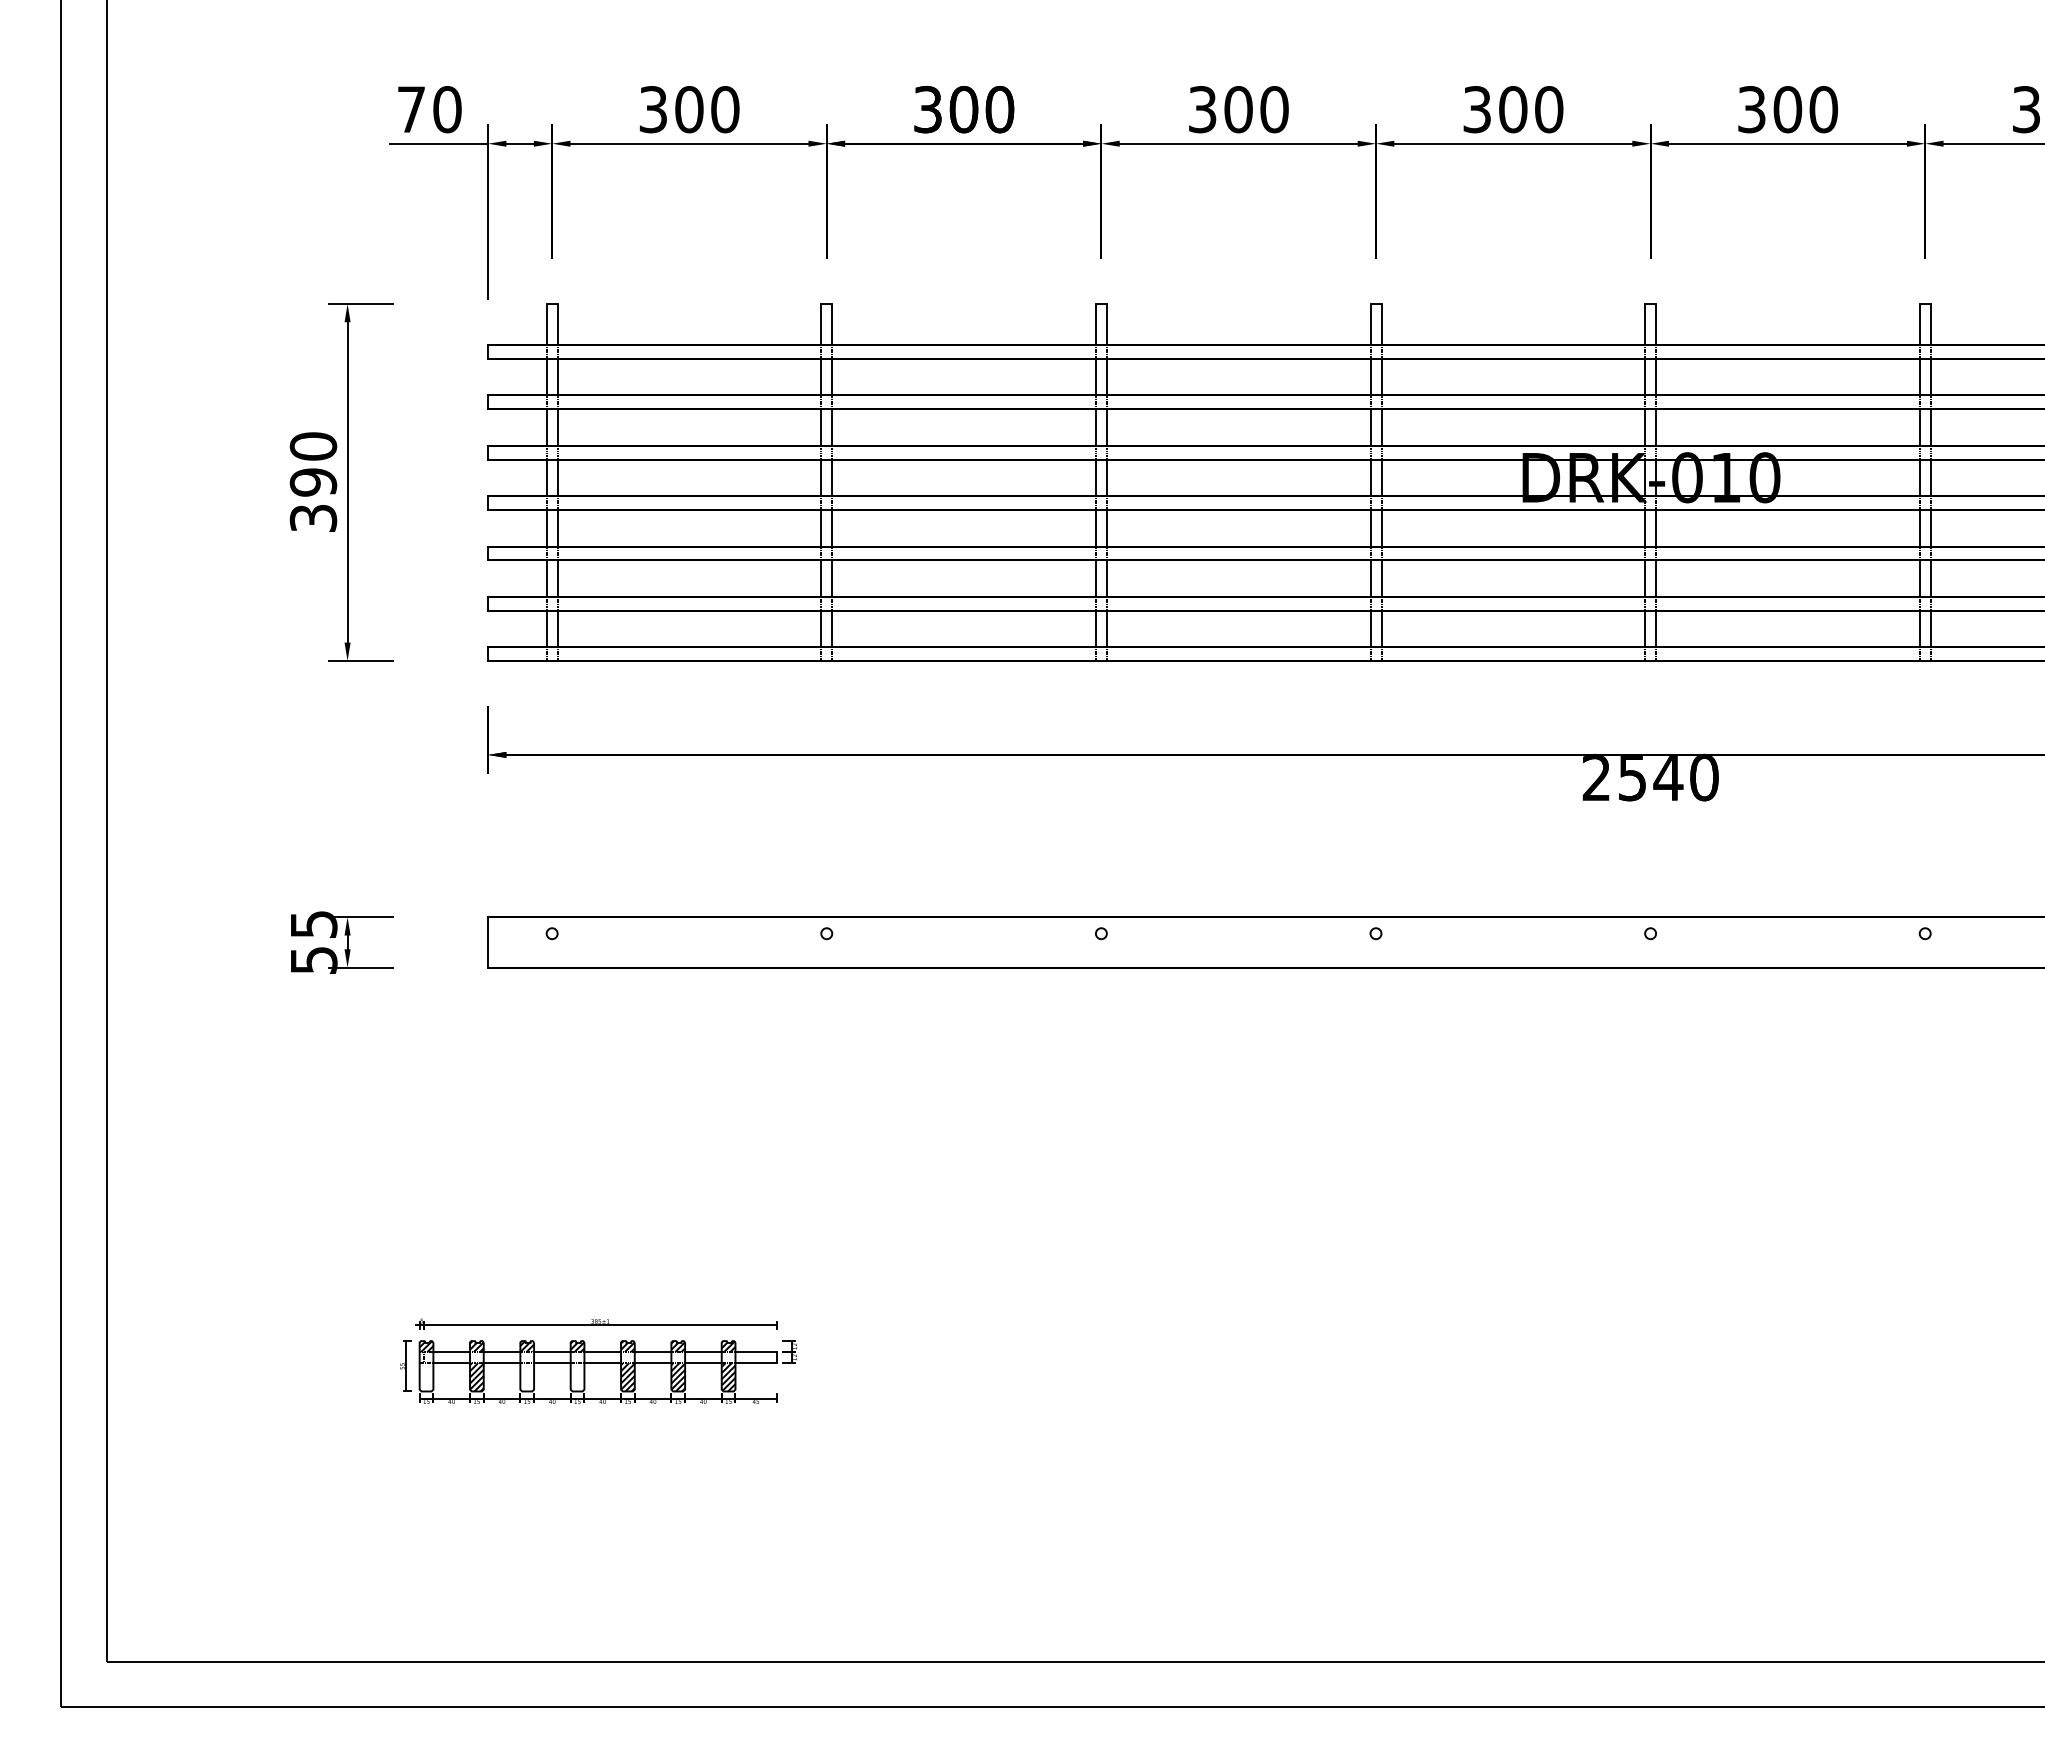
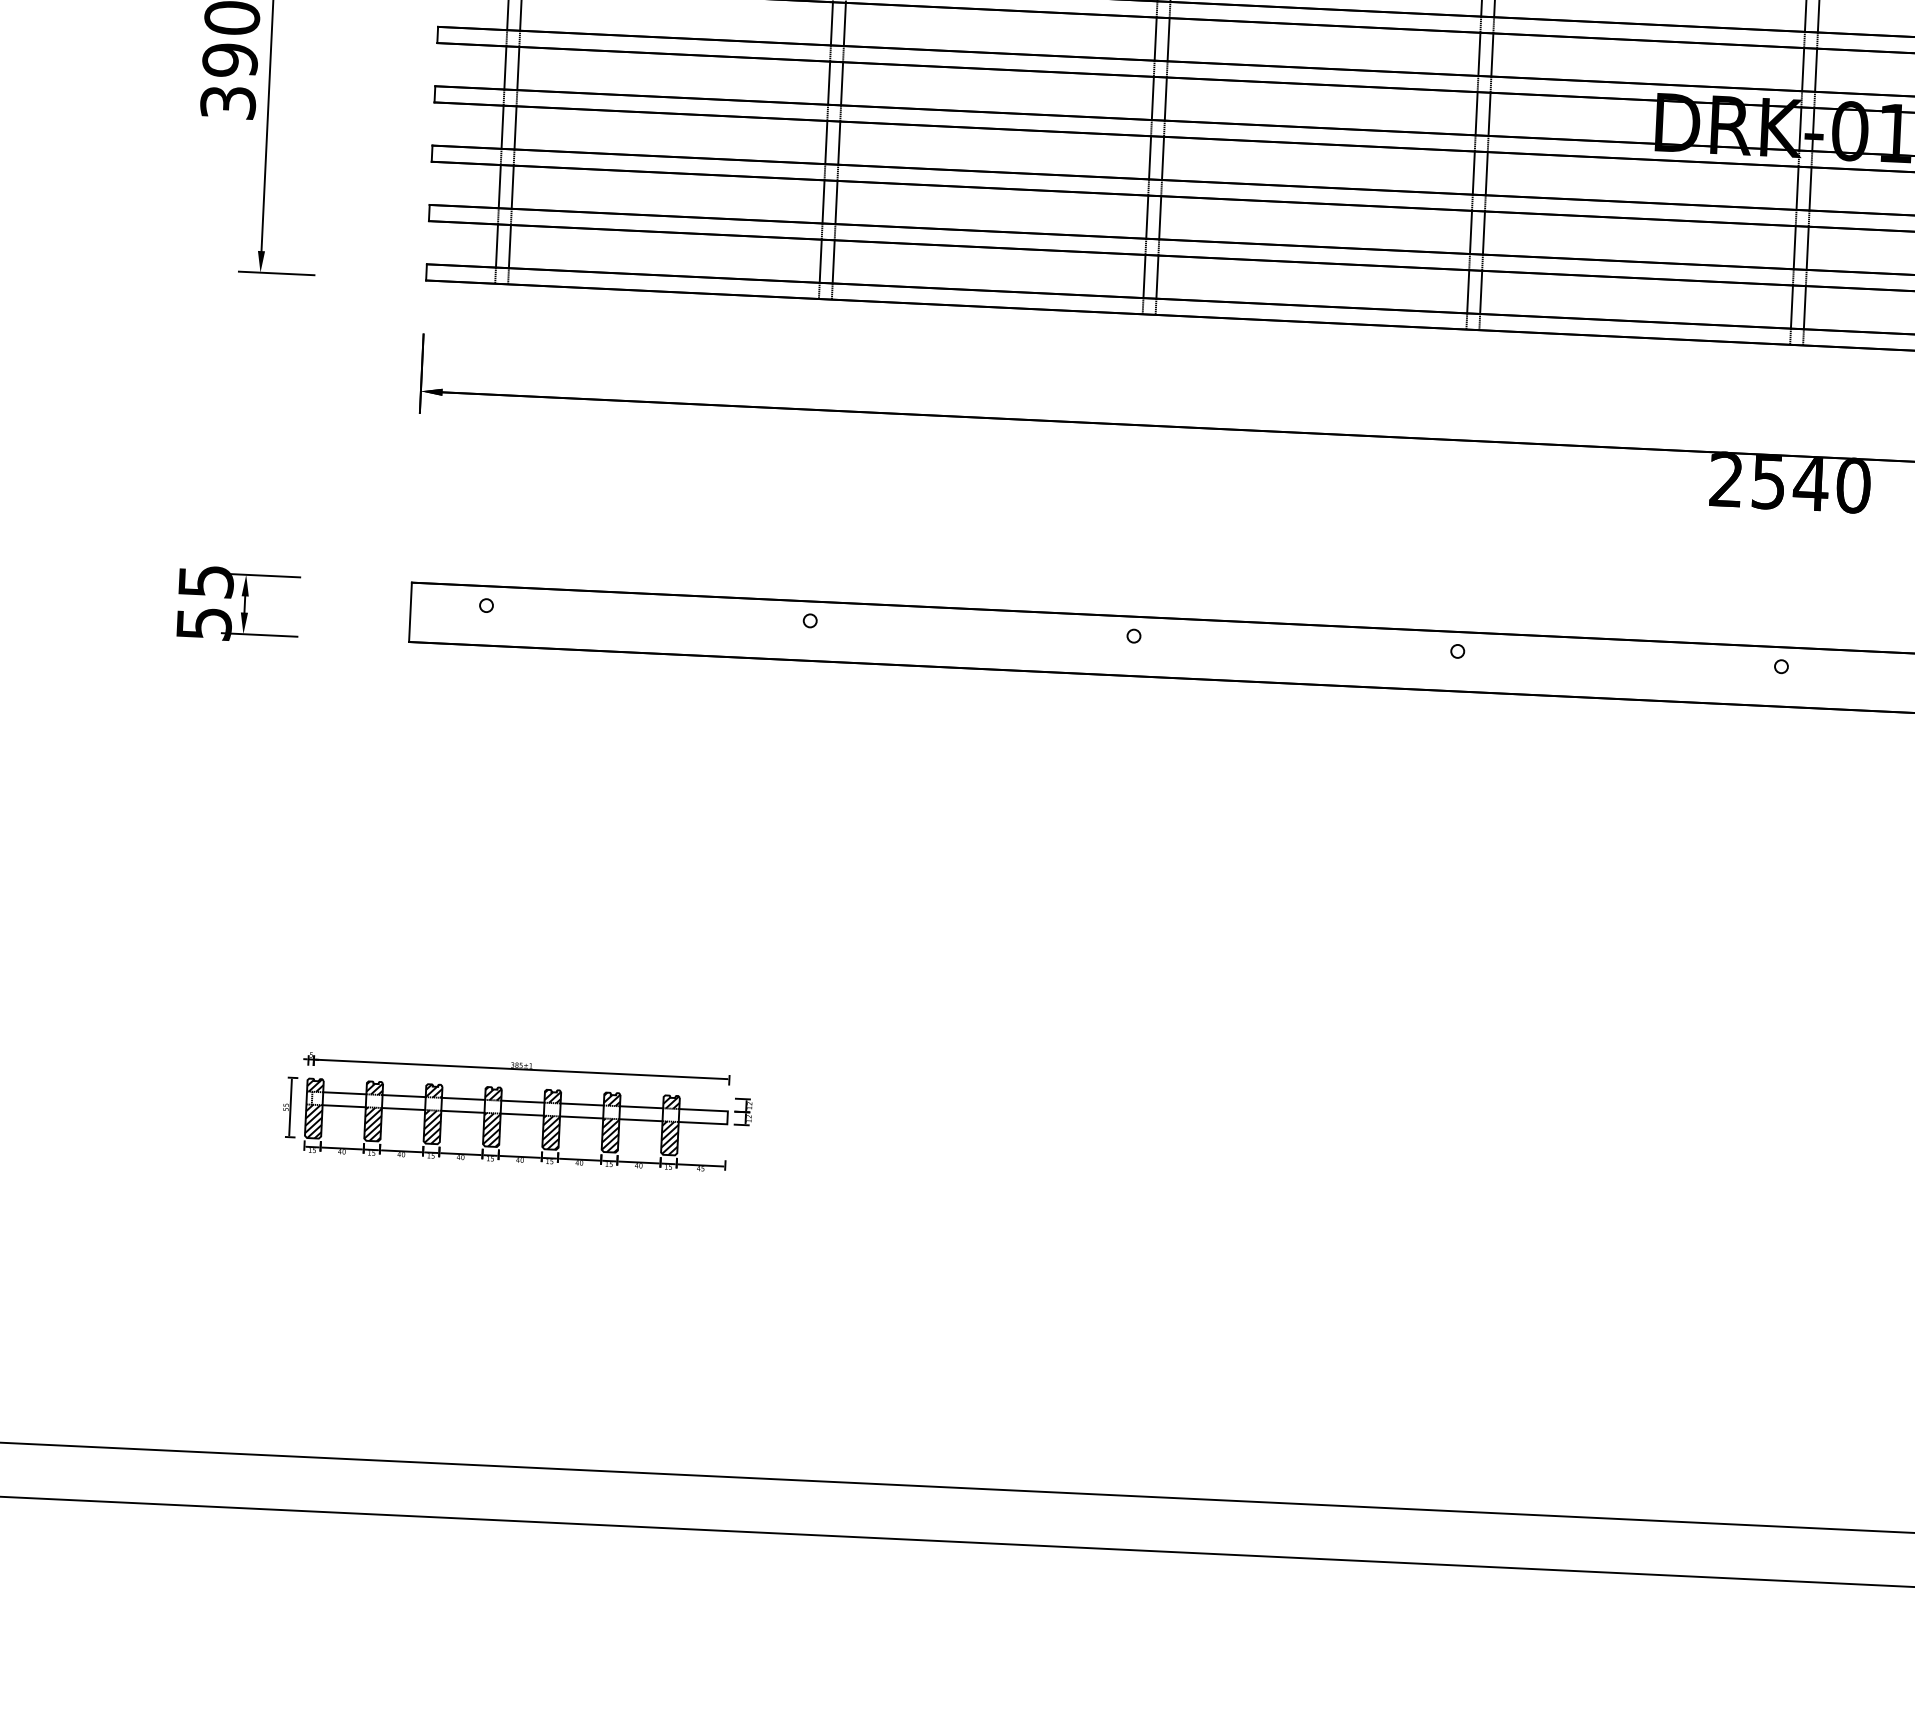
hatch: (426, 1377) -> (313, 1121), added
hatch: (527, 1377) -> (432, 1127), added
hatch: (577, 1377) -> (491, 1130), added

